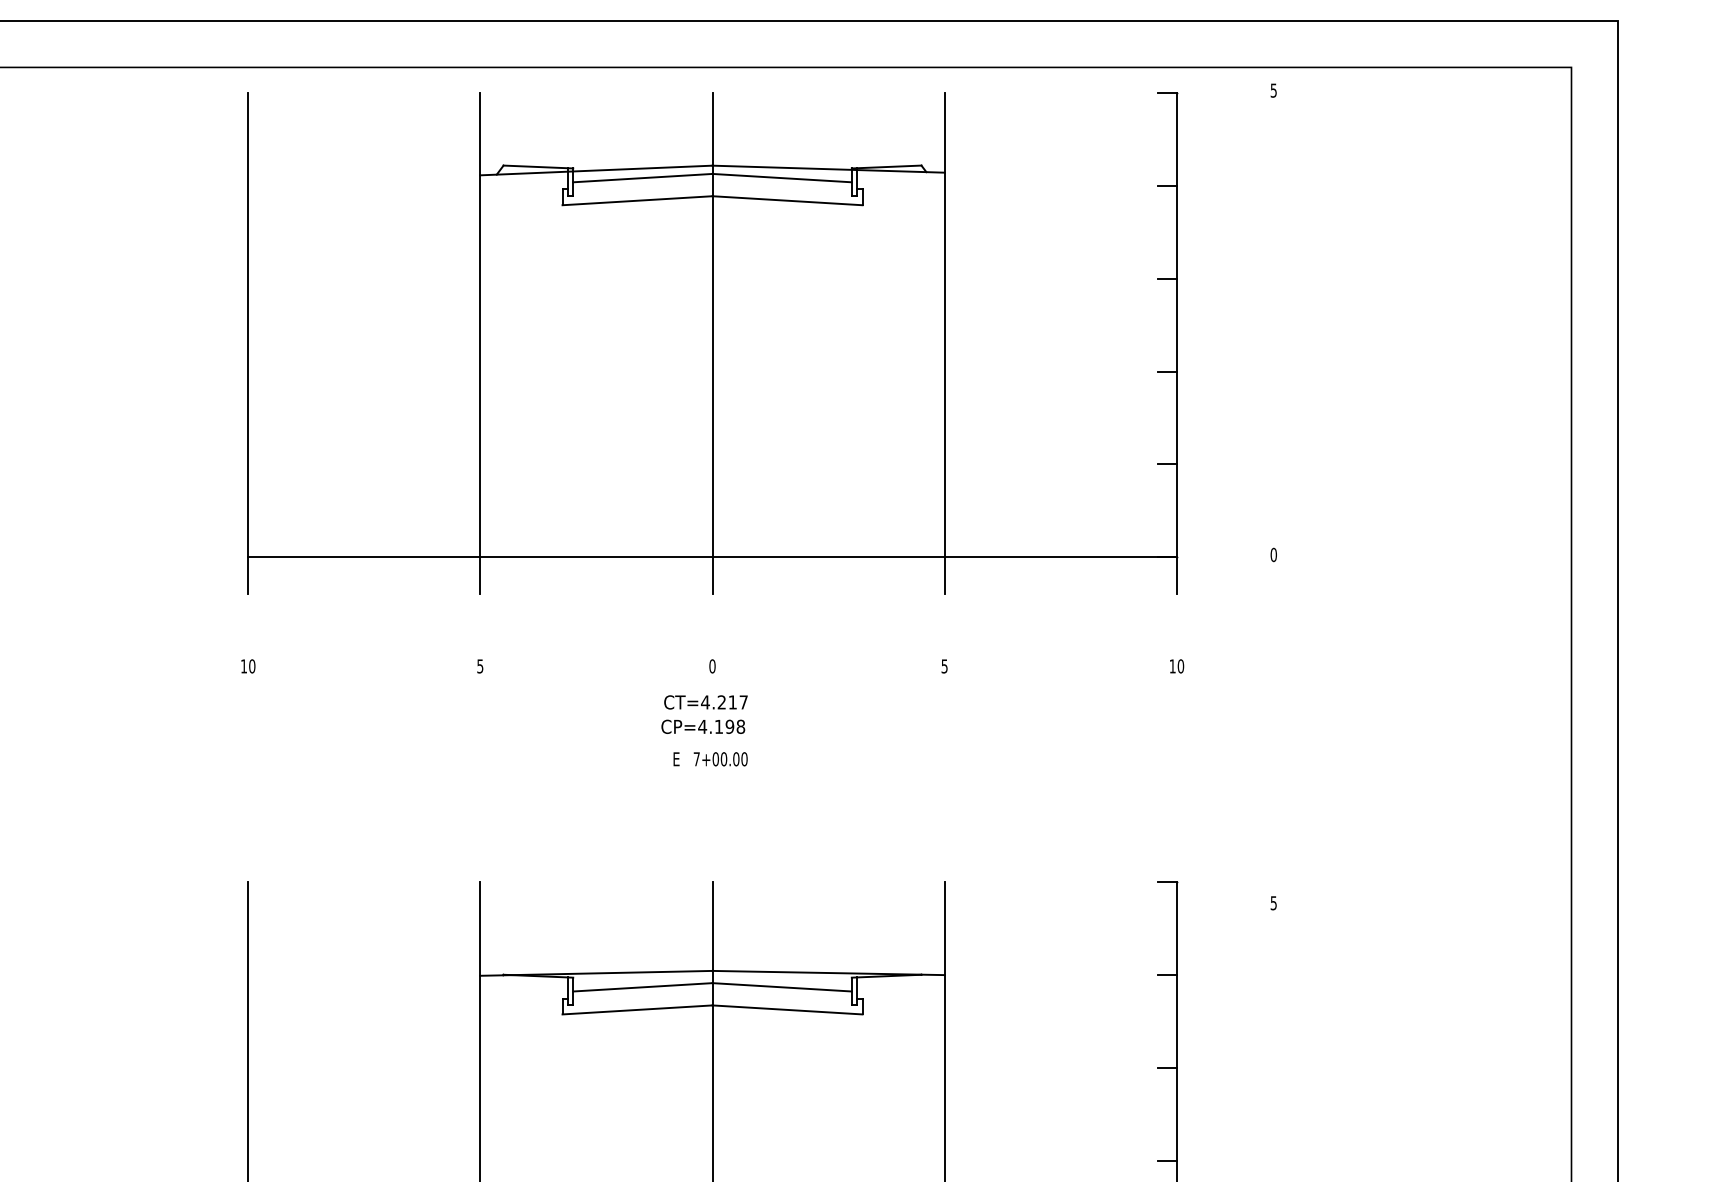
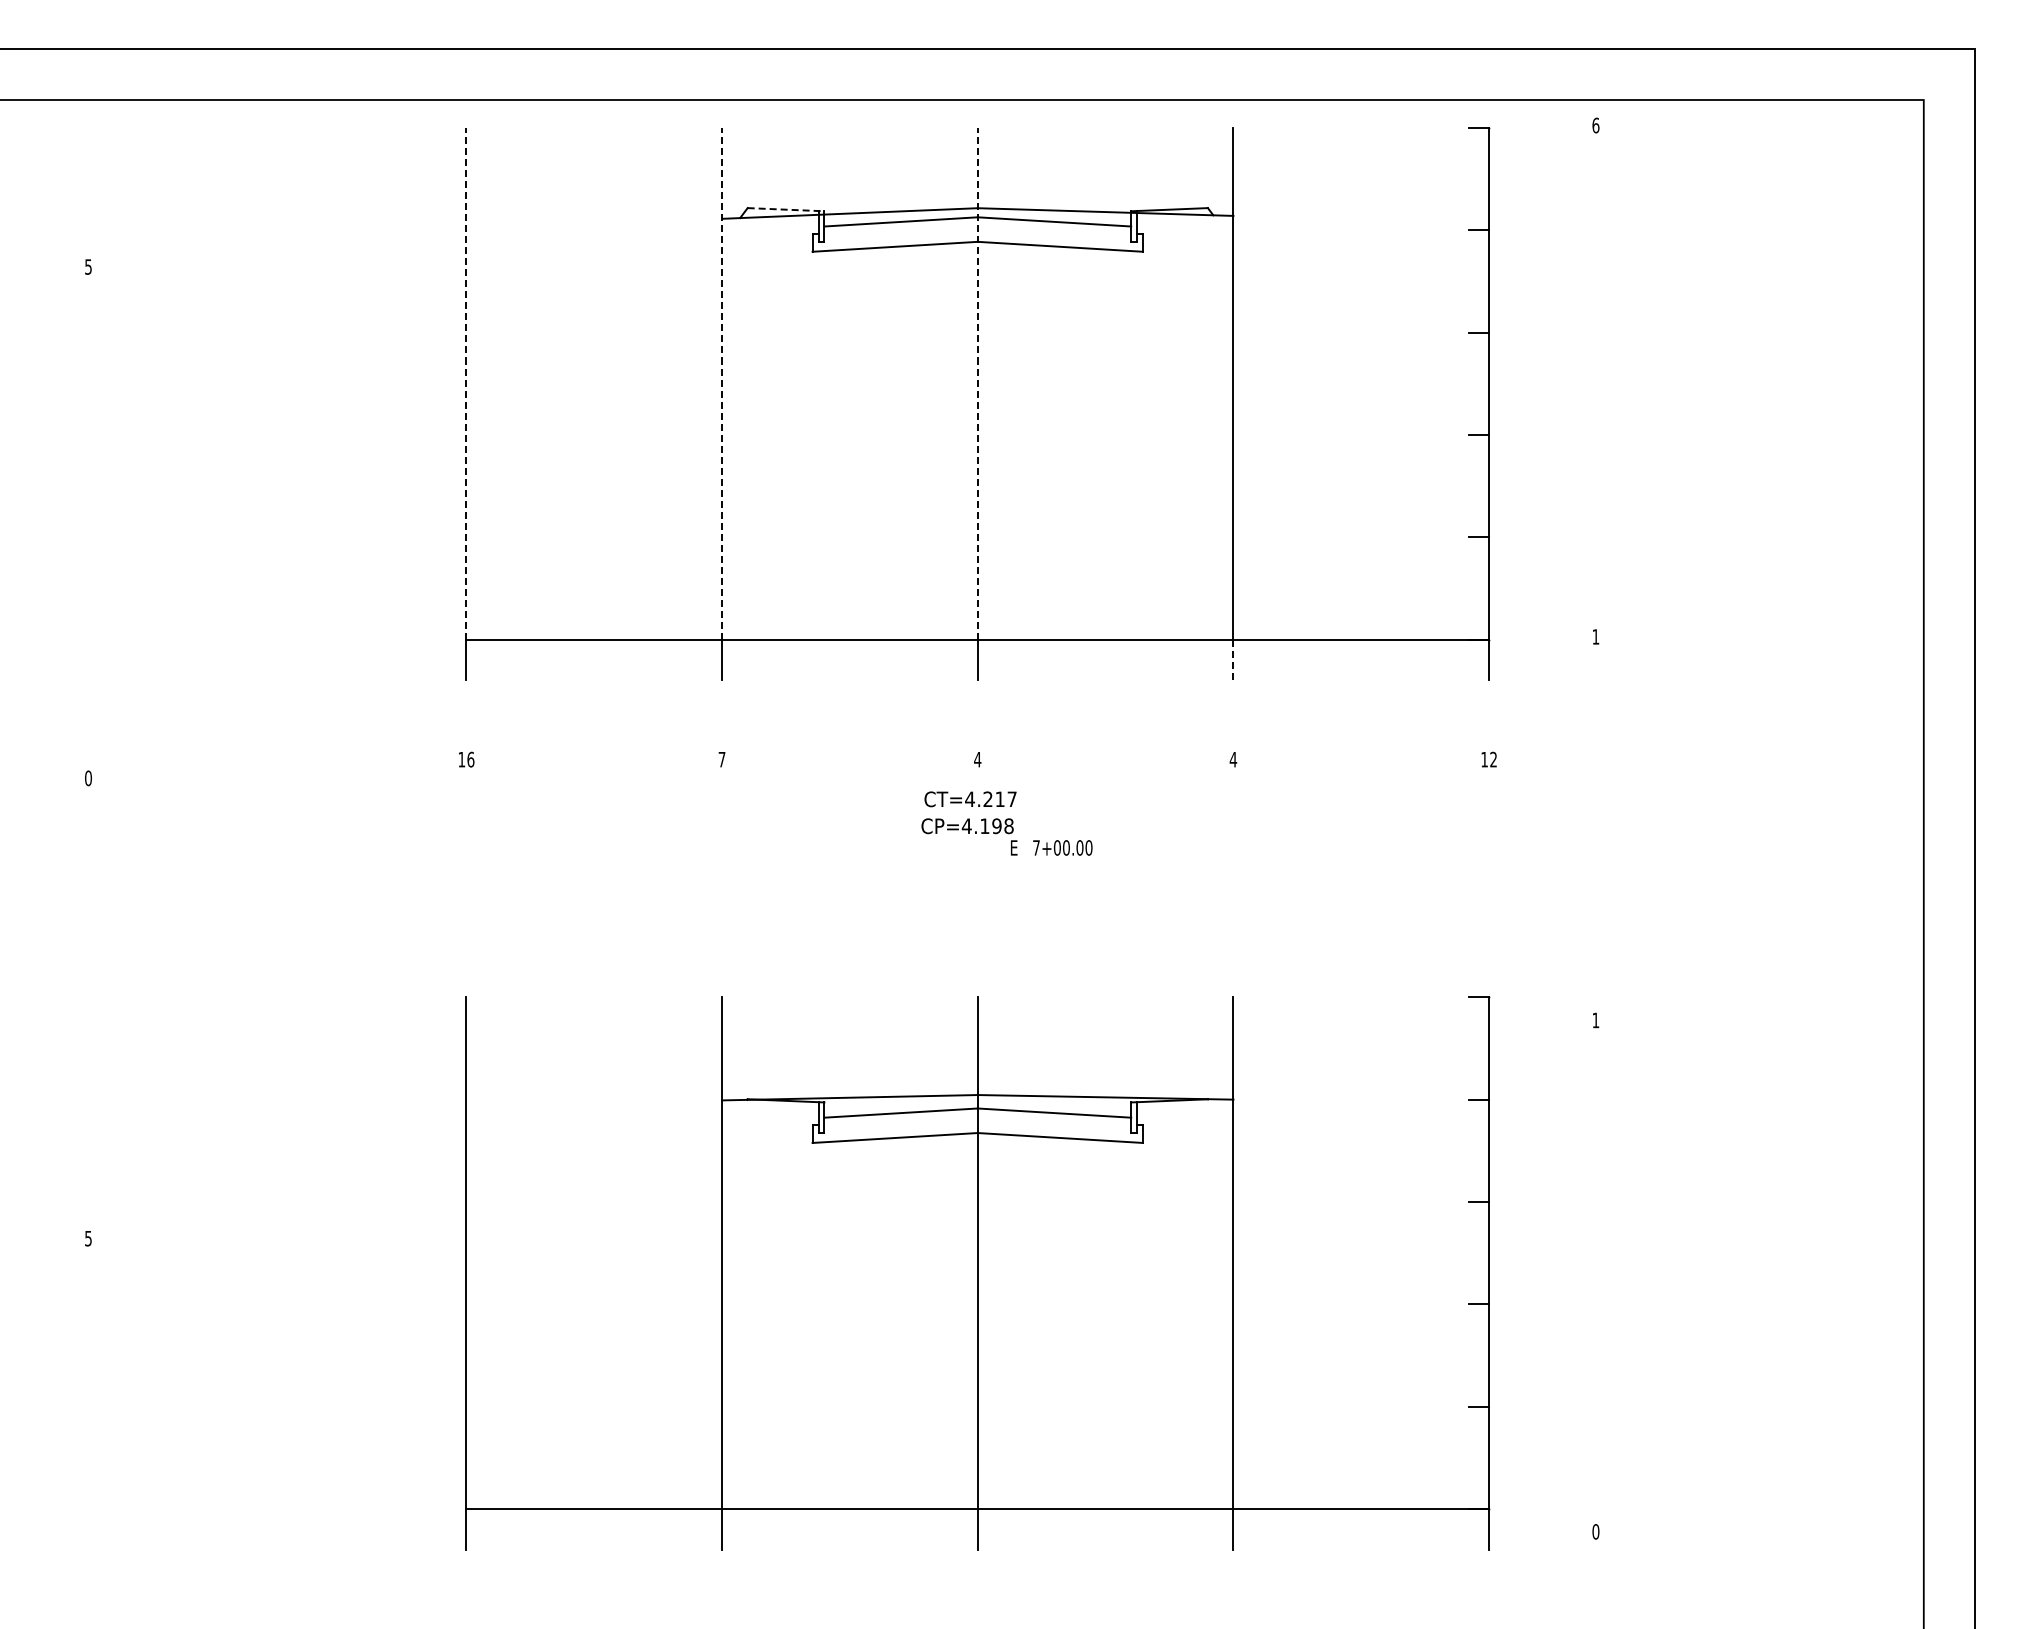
text: (1273, 90) -> (1595, 125), 5 -> 6
line: (538, 166) -> (786, 209), solid -> dashed
line: (248, 324) -> (466, 383), solid -> dashed
line: (480, 324) -> (722, 383), solid -> dashed
line: (712, 324) -> (977, 383), solid -> dashed
text: (1273, 554) -> (1595, 636), 0 -> 1
line: (944, 576) -> (1233, 660), solid -> dashed
text: (251, 666) -> (470, 759), 10 -> 16
text: (479, 666) -> (721, 759), 5 -> 7
text: (712, 666) -> (977, 759), 0 -> 4
text: (944, 666) -> (1233, 759), 5 -> 4
text: (1180, 666) -> (1493, 759), 10 -> 12
text: (710, 758) -> (1051, 847), moved
text: (1273, 903) -> (1595, 1020), 5 -> 1

